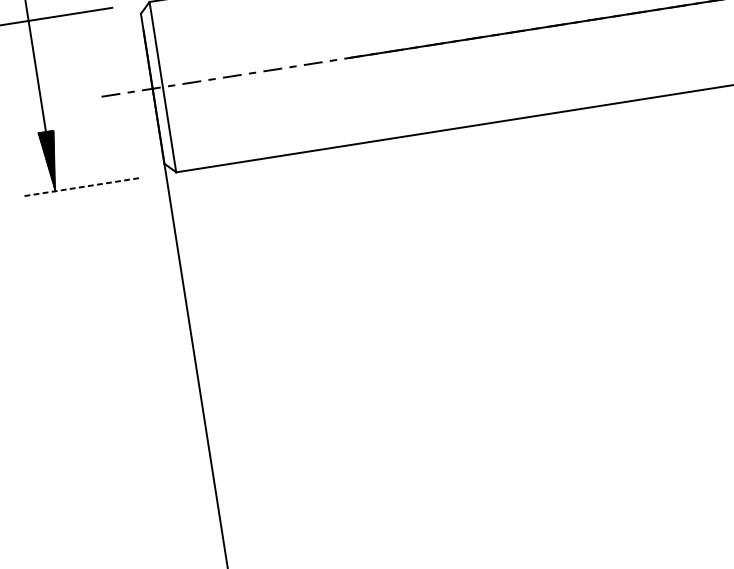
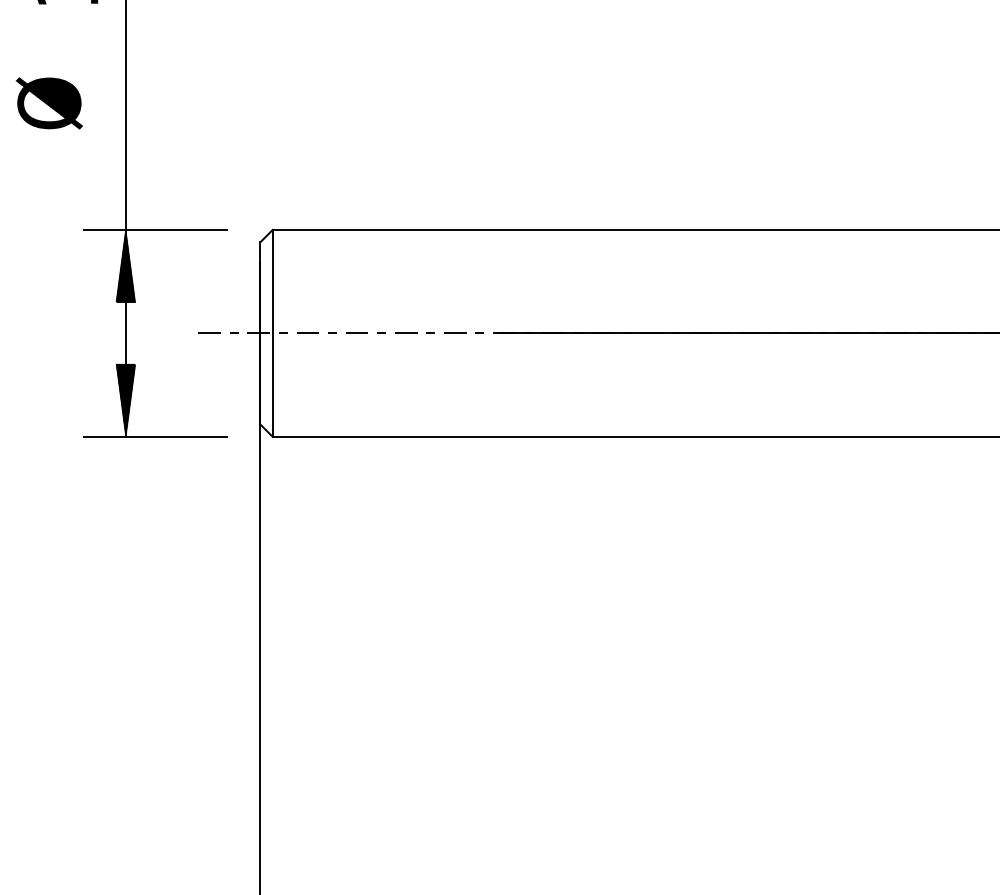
hatch: (33, 51) -> (125, 266), added
line: (79, 187) -> (155, 436), dashed -> solid

